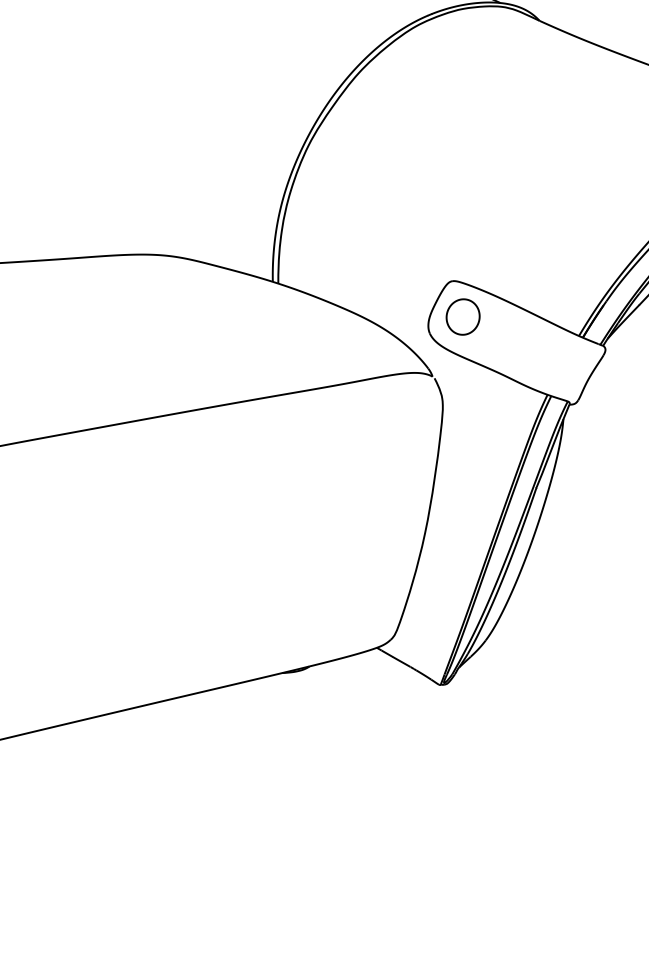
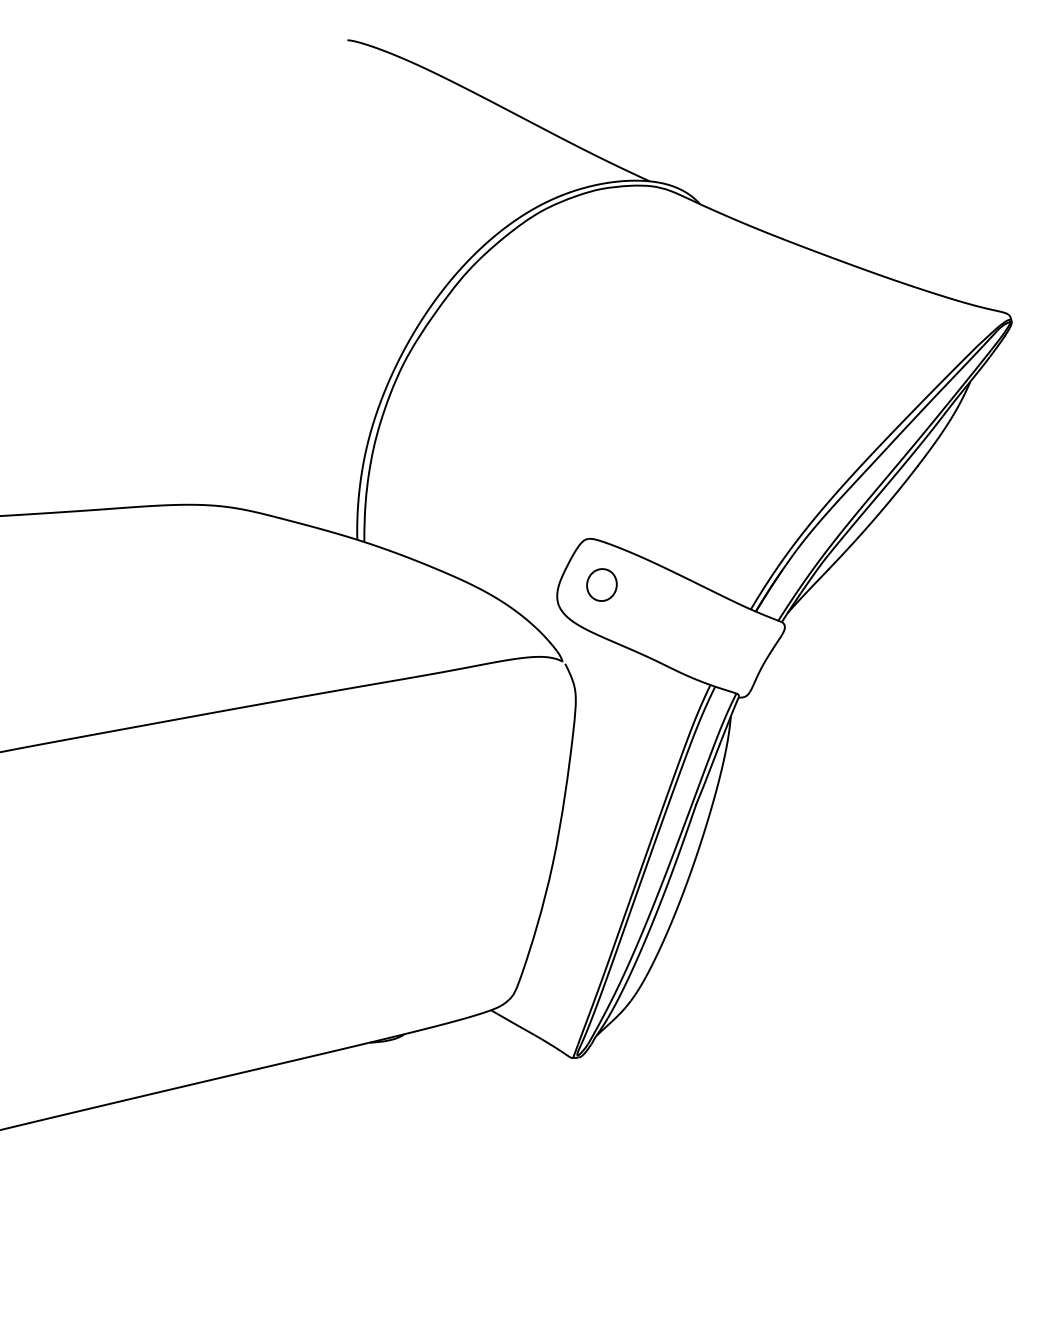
part: (462, 316) -> (601, 584), size x0.7

